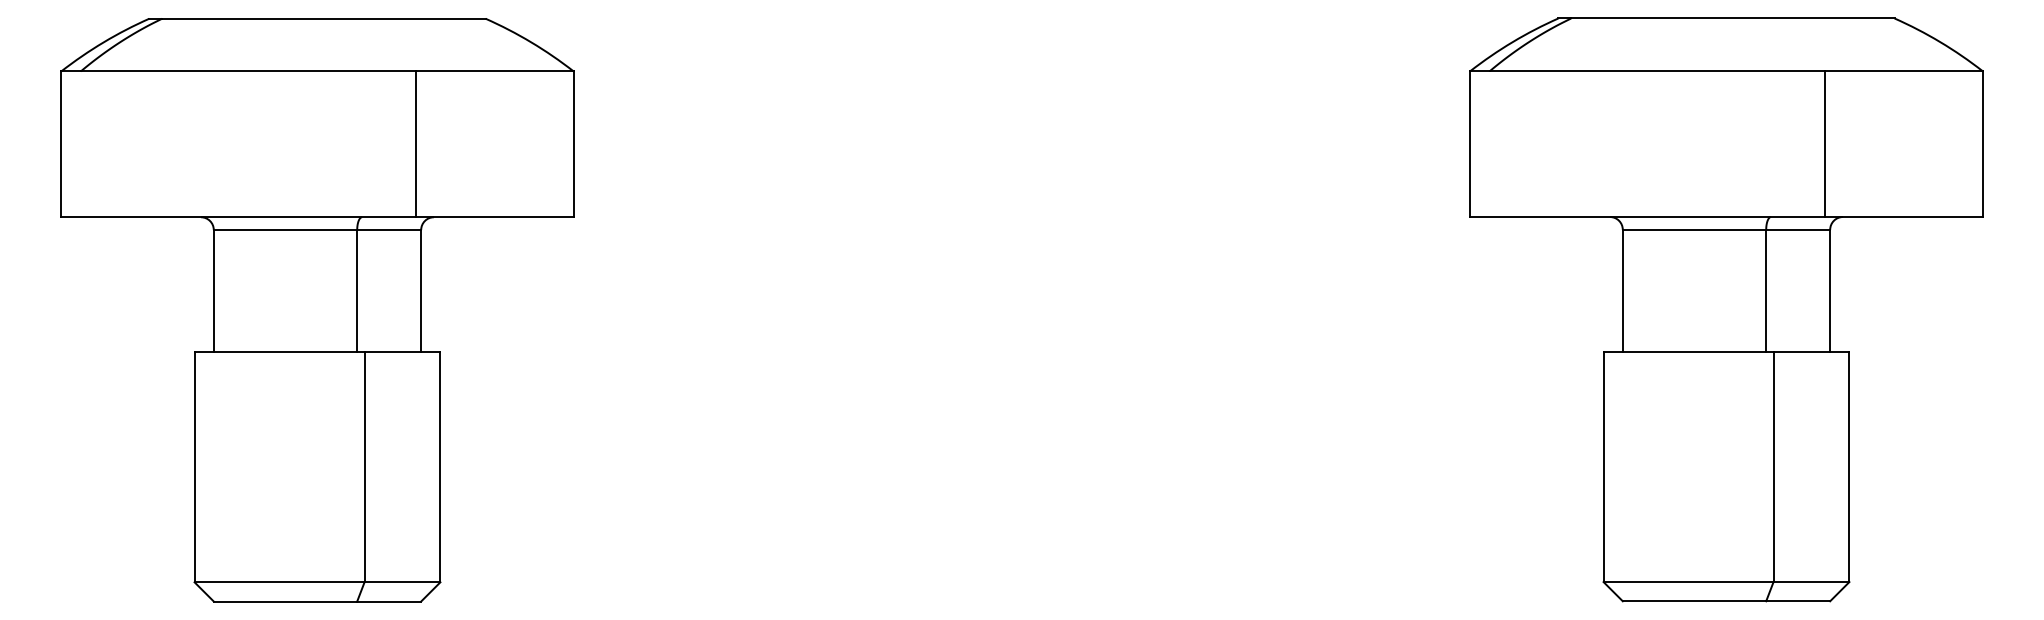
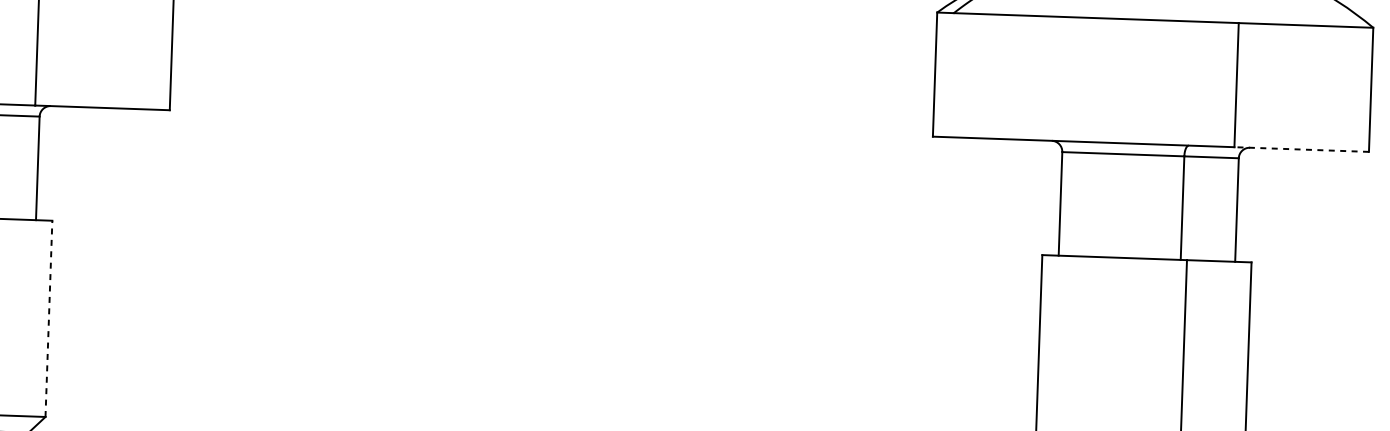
line: (1903, 217) -> (1301, 149), solid -> dashed
line: (440, 466) -> (49, 318), solid -> dashed

